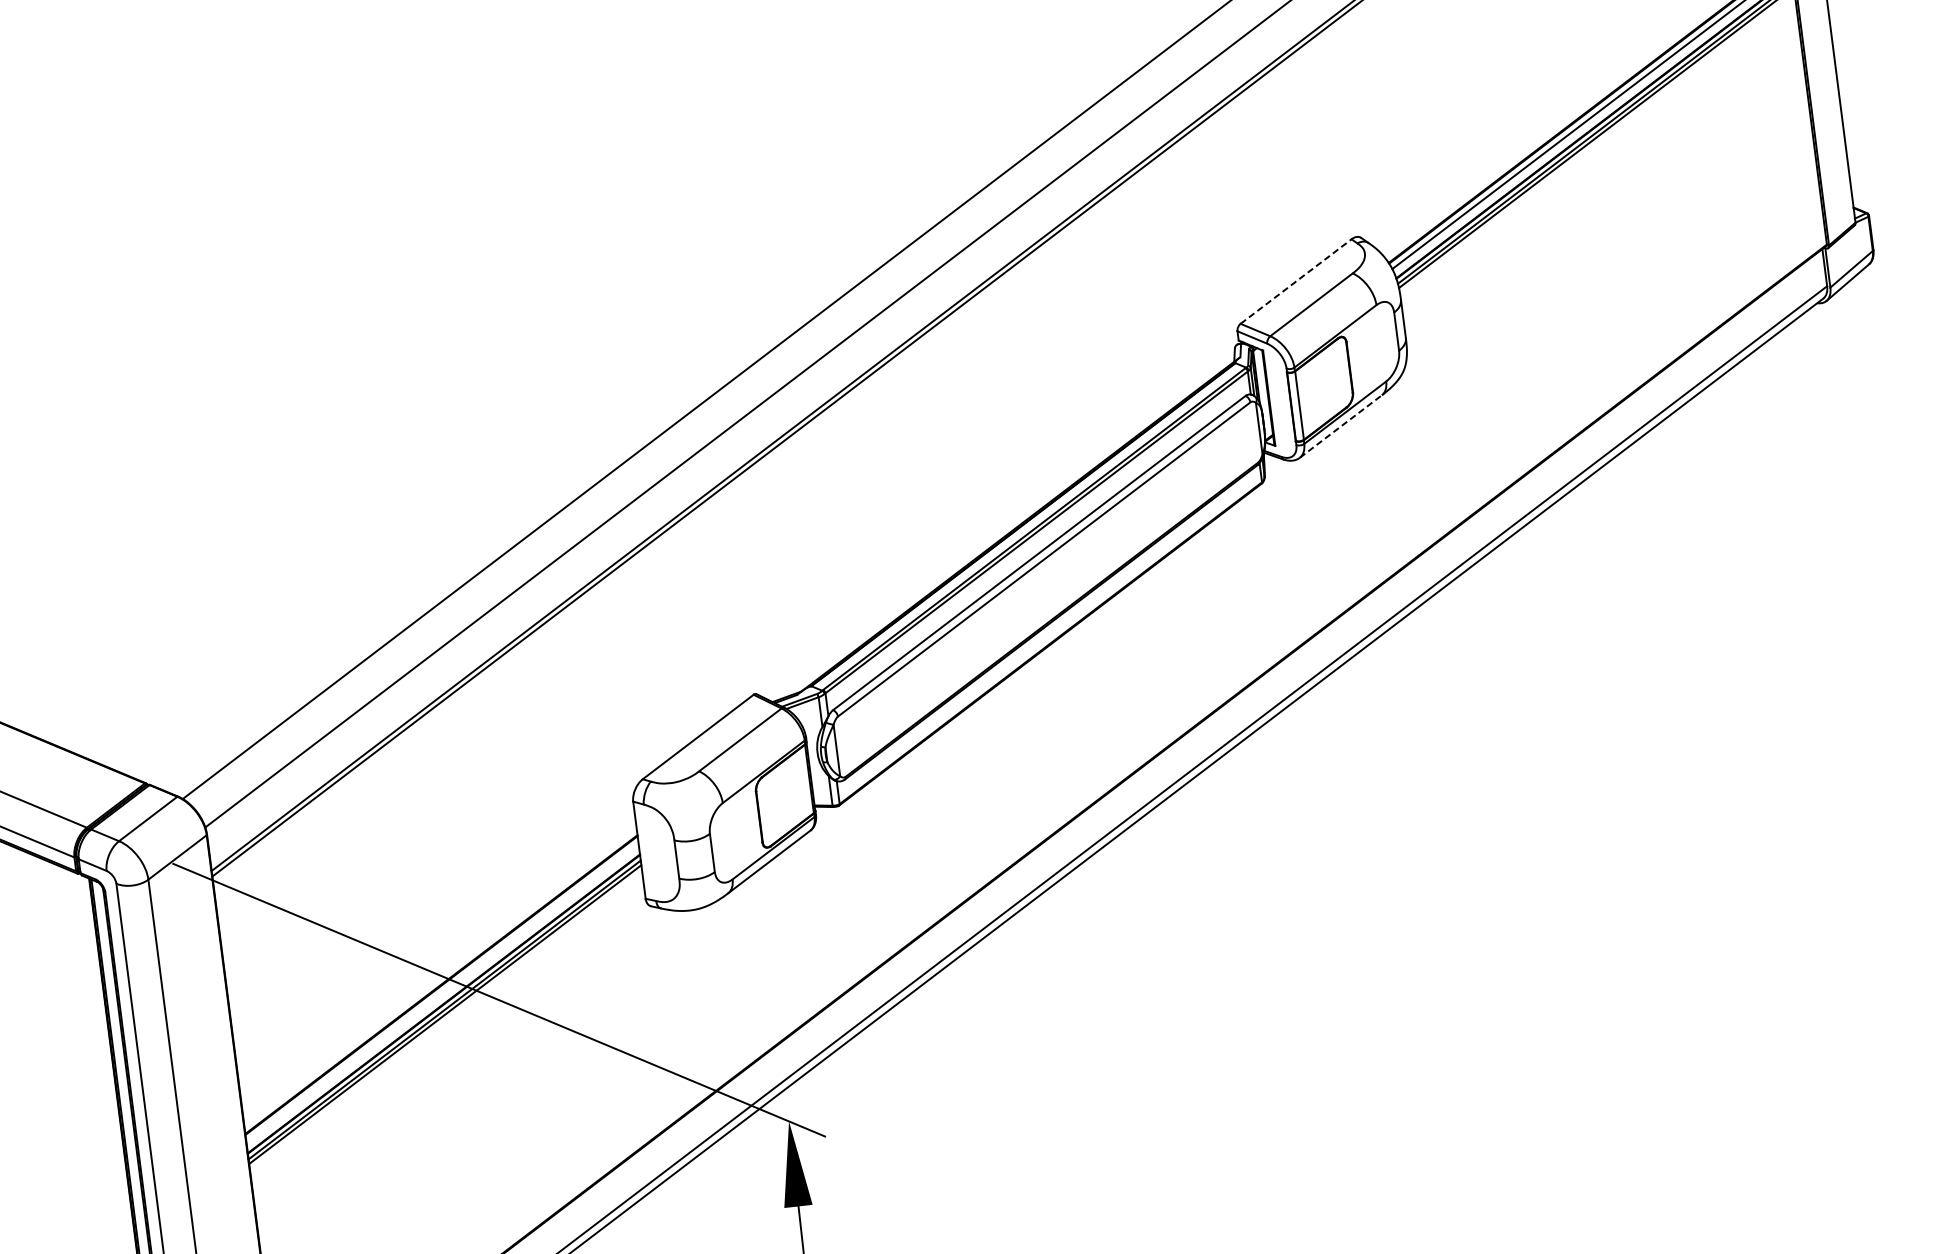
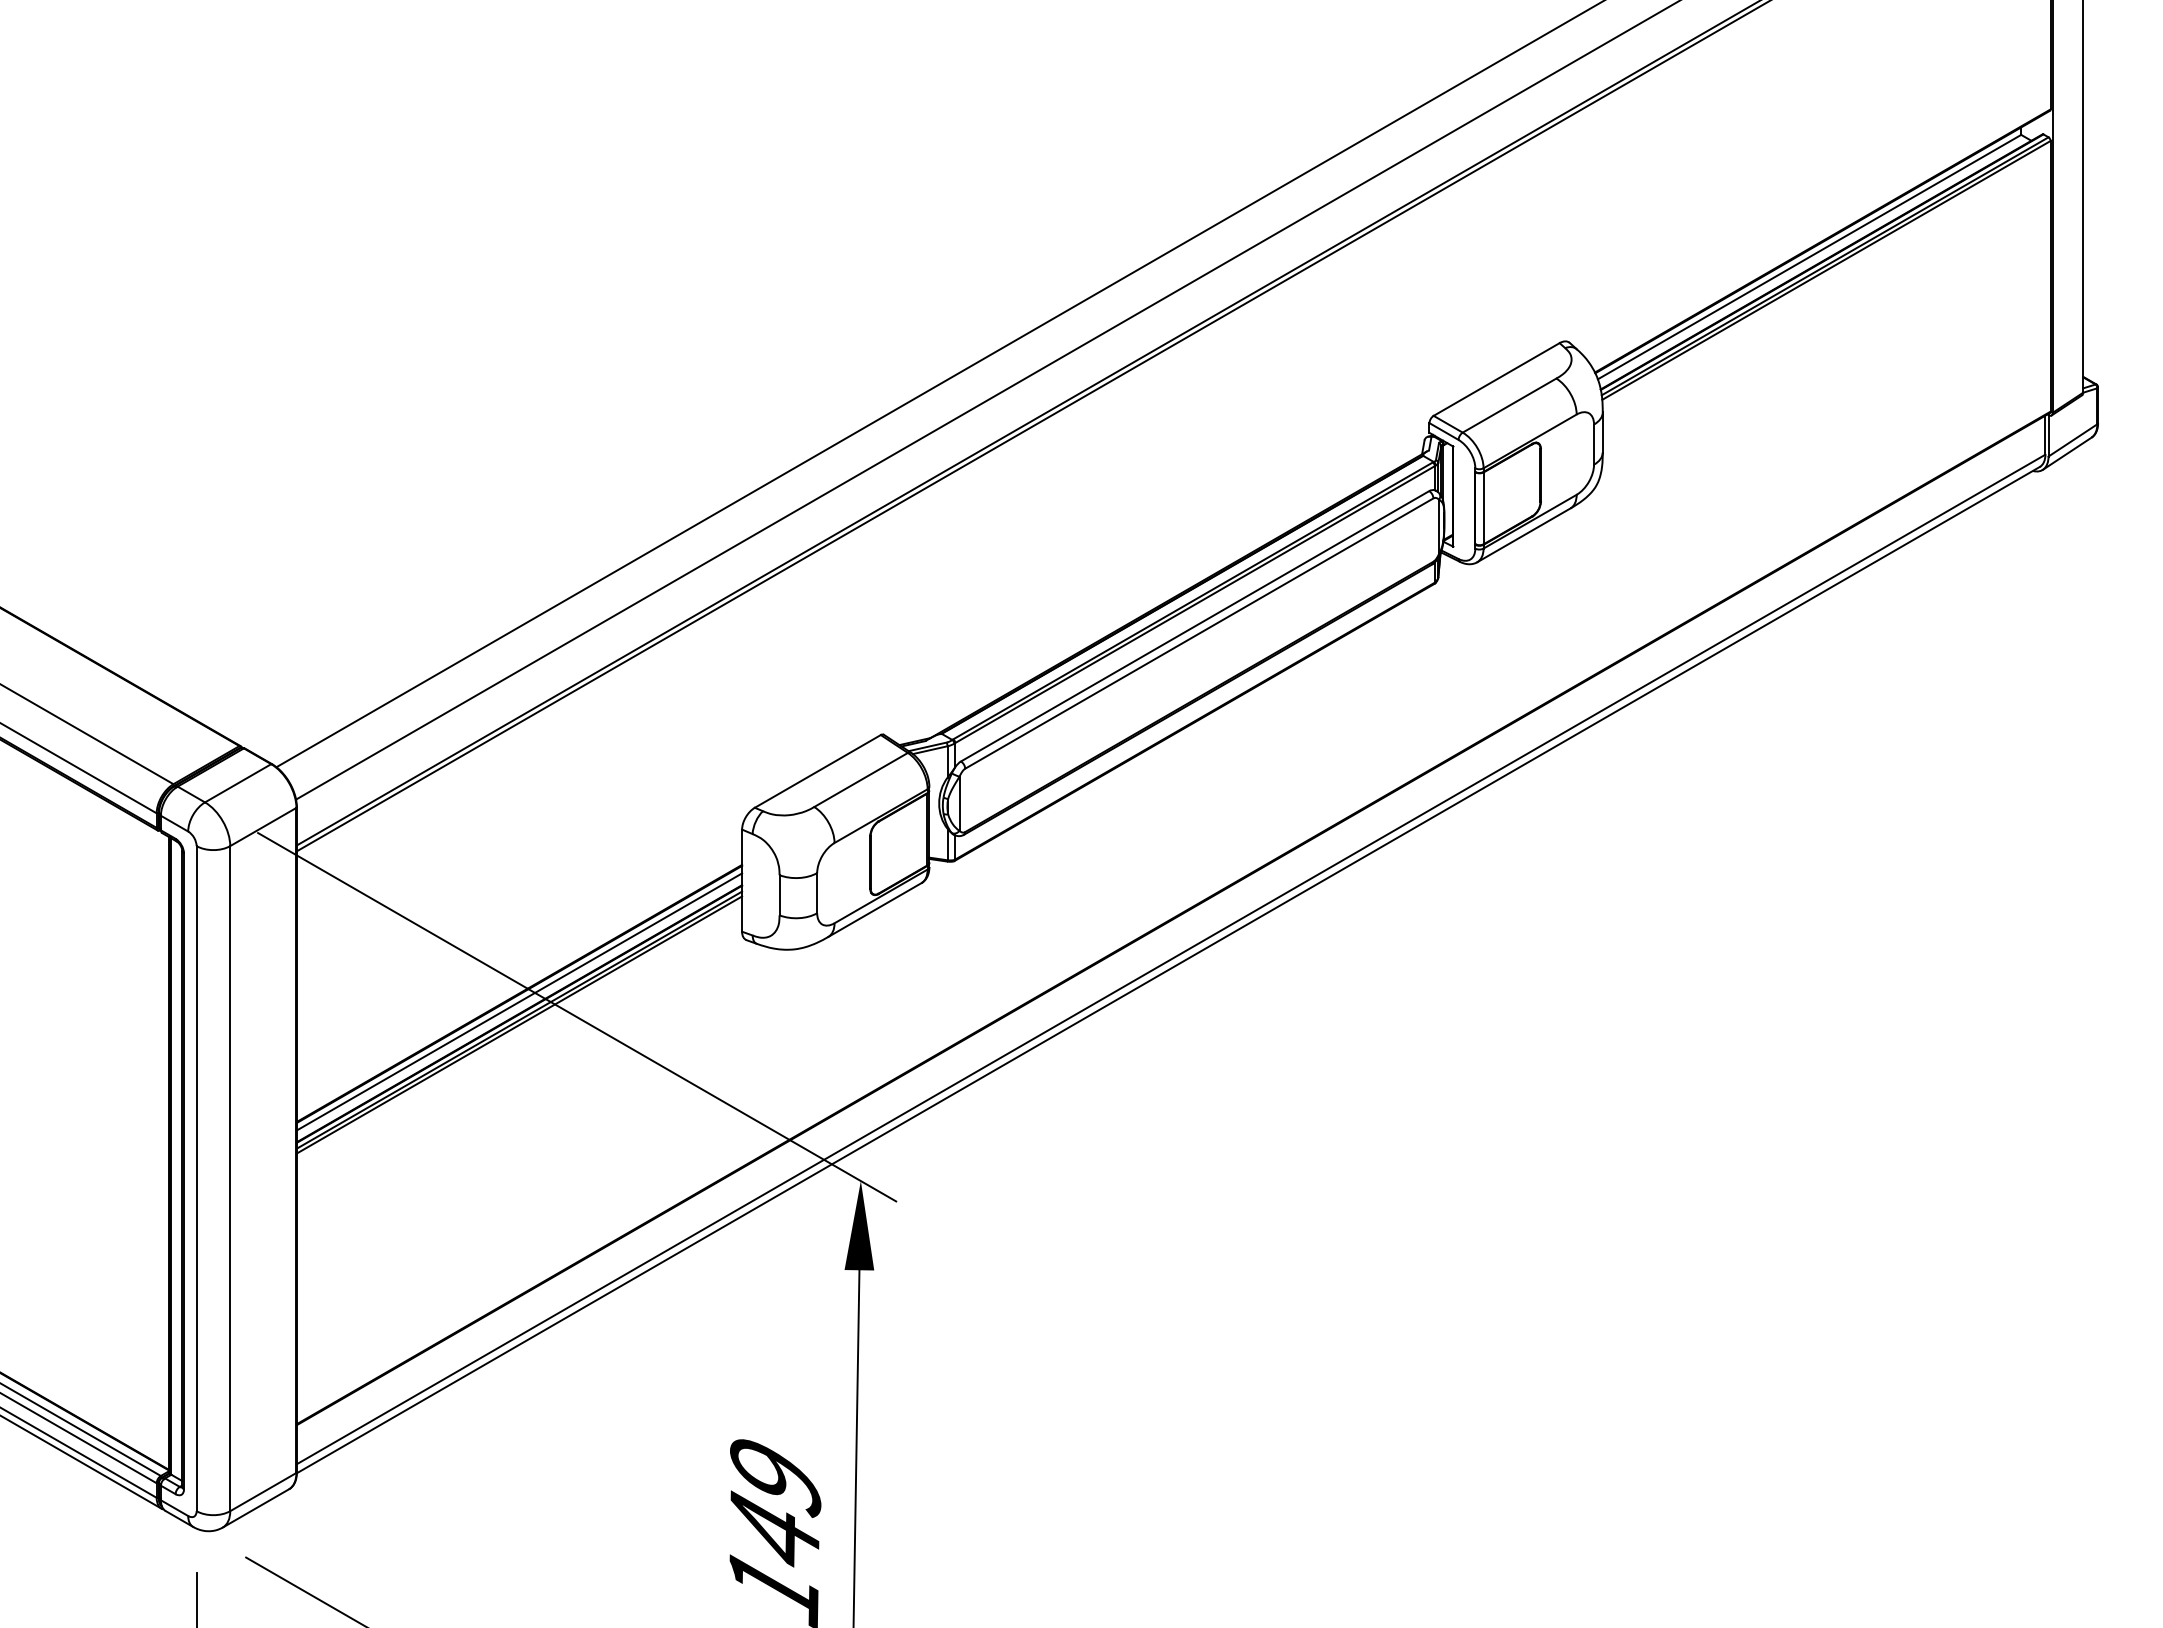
line: (1295, 281) -> (1496, 379), dashed -> solid
line: (1340, 426) -> (1523, 535), dashed -> solid
line: (442, 992) -> (519, 1001), added

